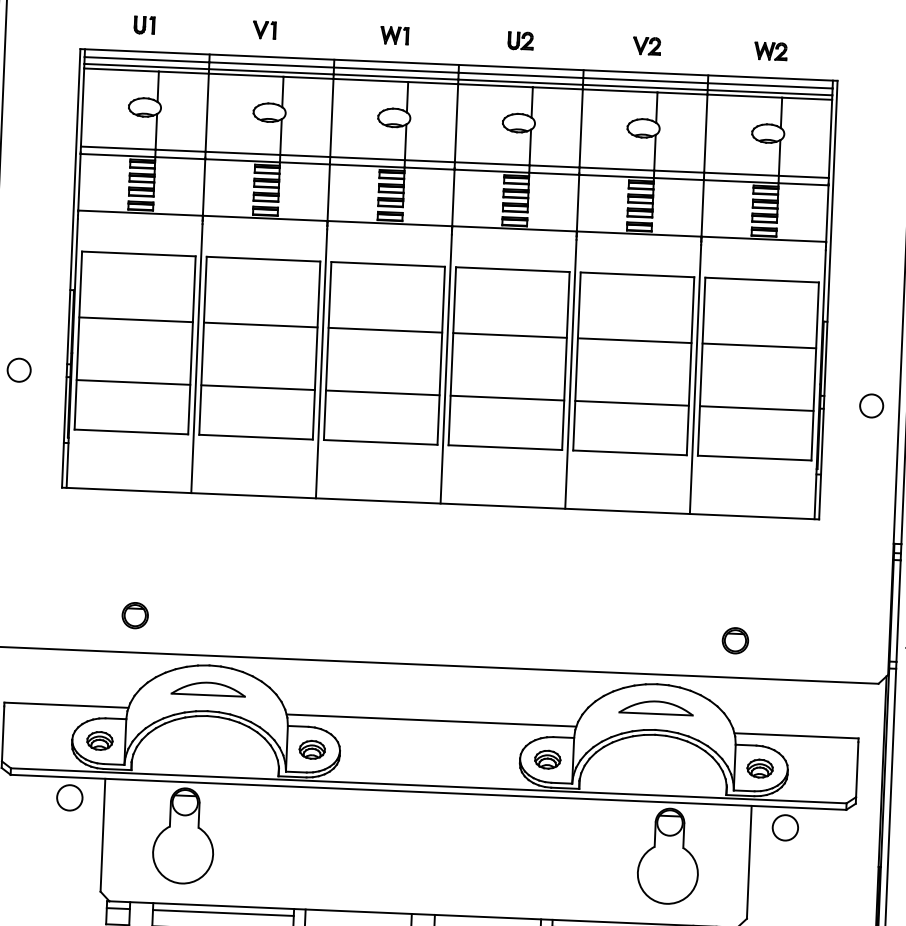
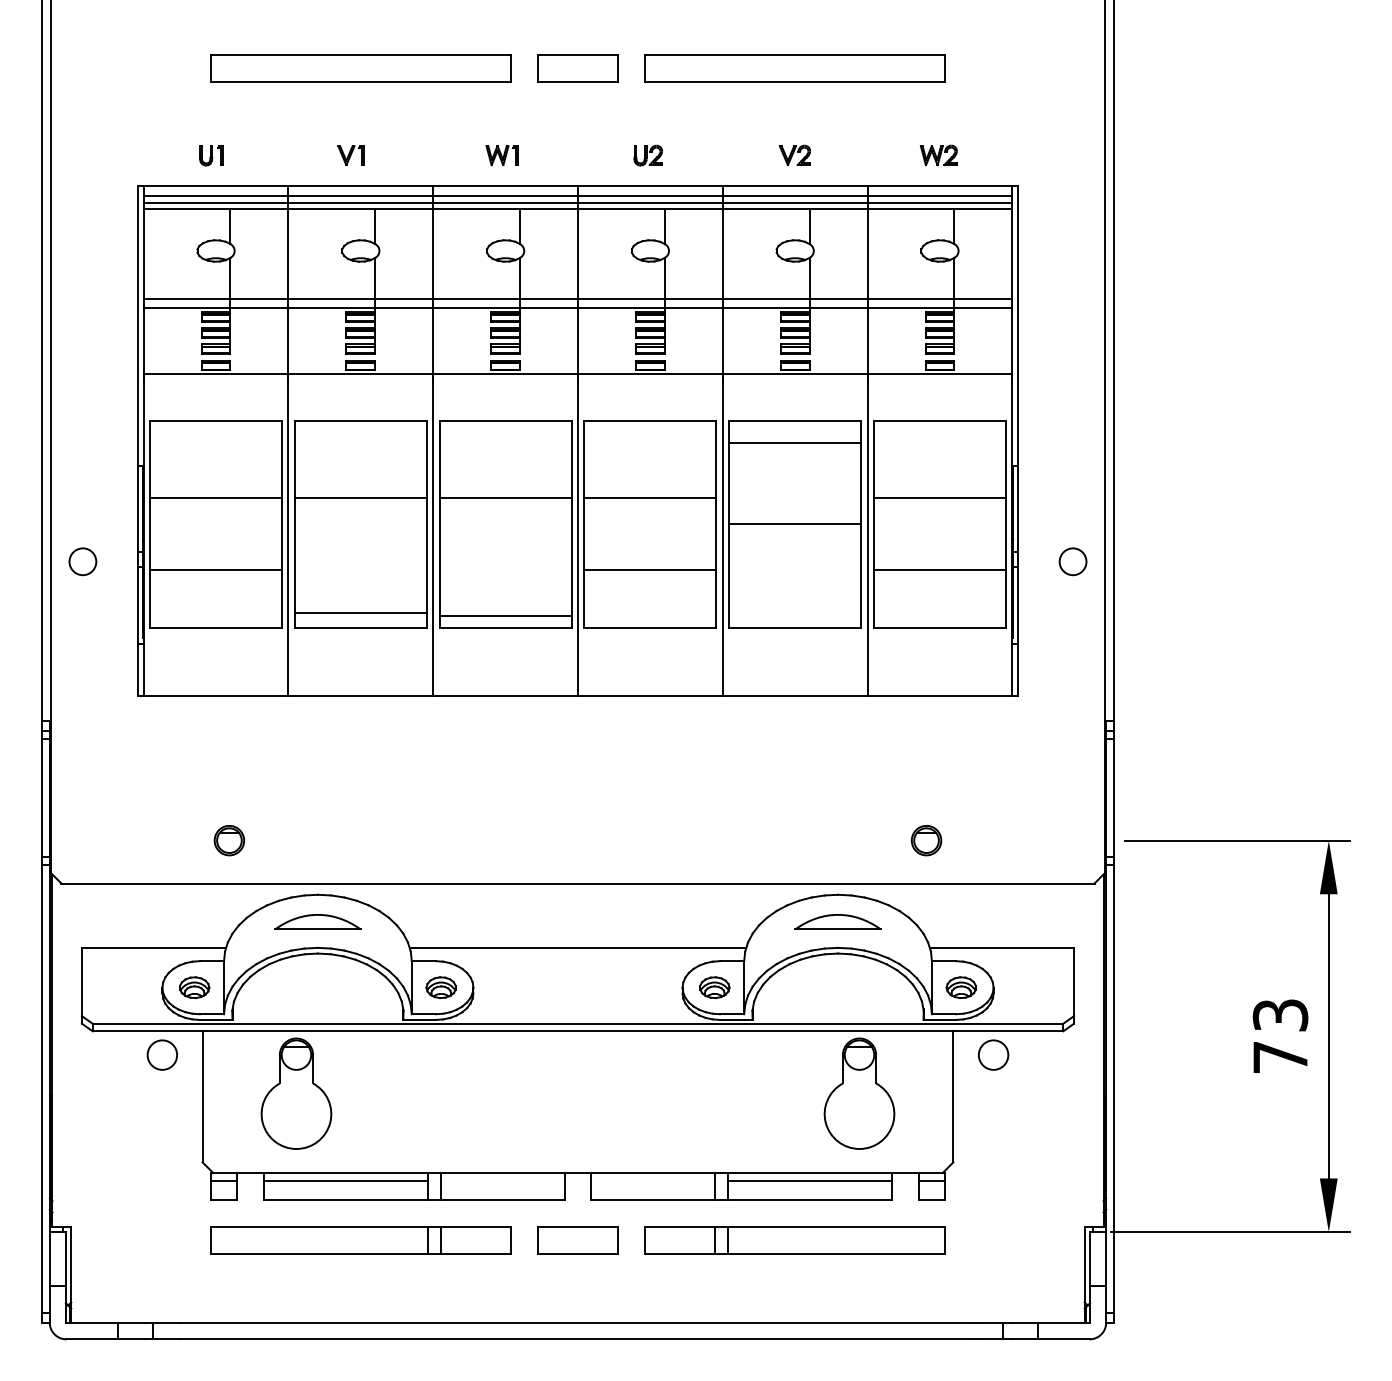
line: (635, 340) -> (795, 442), moved
line: (257, 387) -> (360, 613), moved
line: (382, 393) -> (505, 616), moved
line: (632, 403) -> (795, 524), moved

